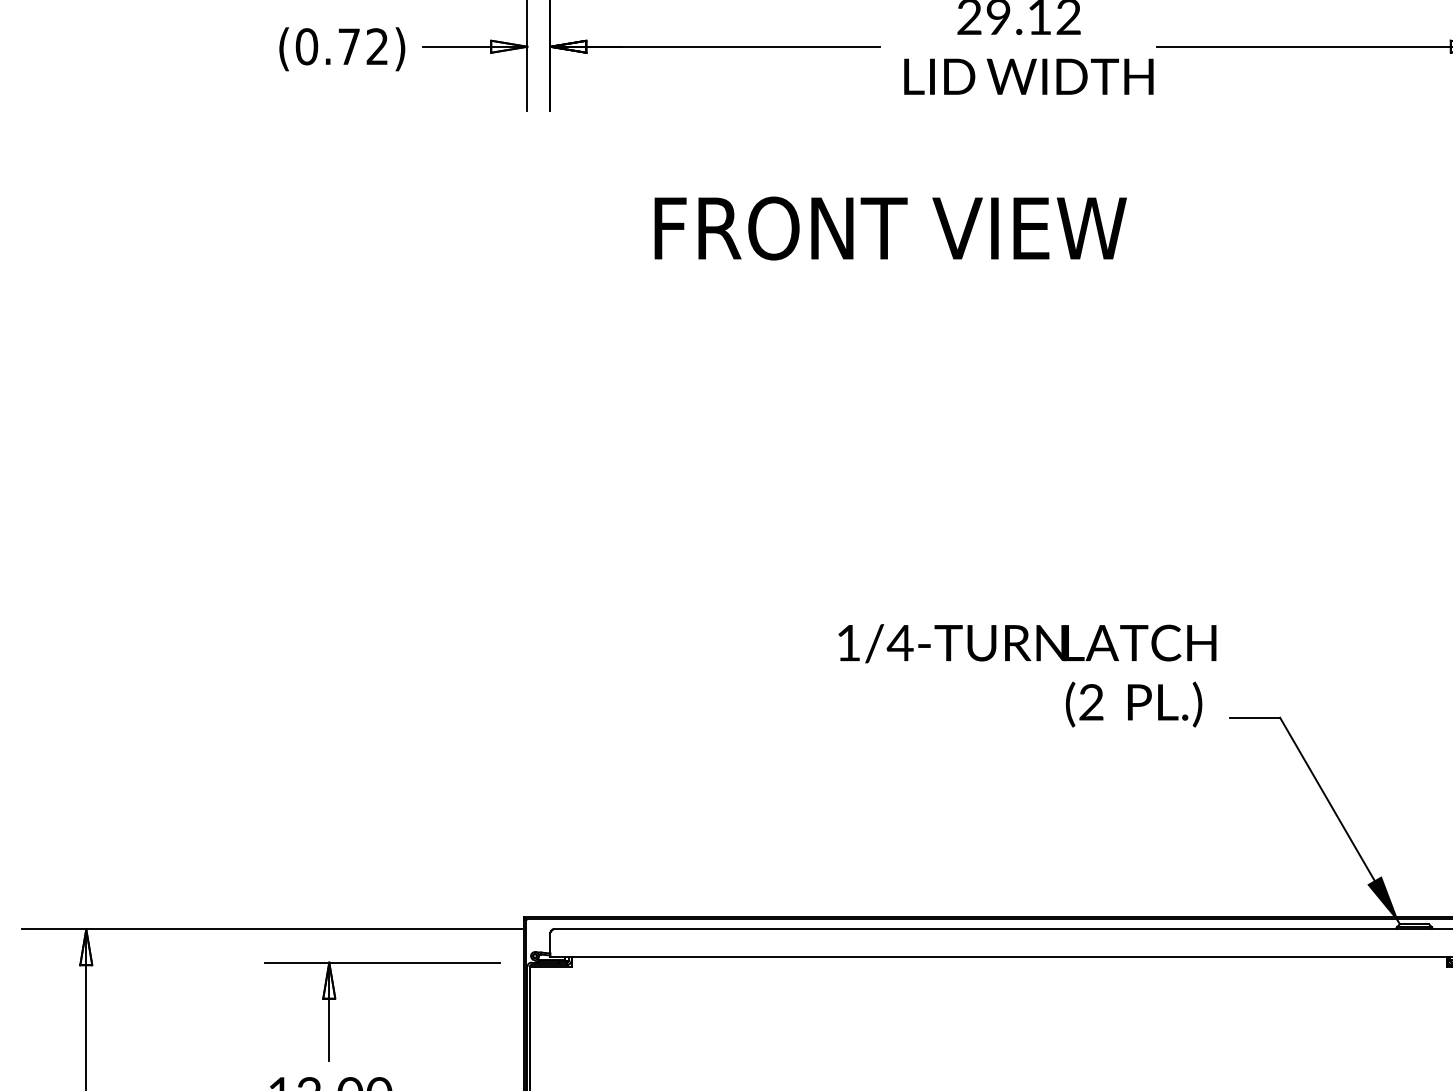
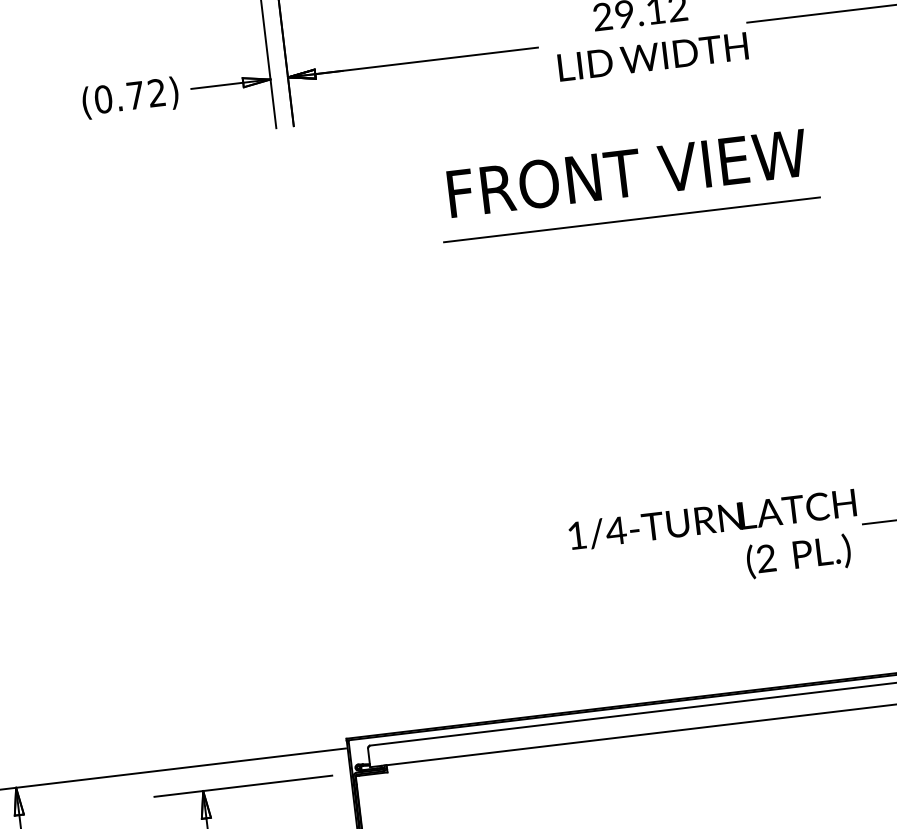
text: (890, 228) -> (627, 173), moved
line: (976, 285) -> (632, 219), added
text: (1027, 675) -> (715, 544), moved

